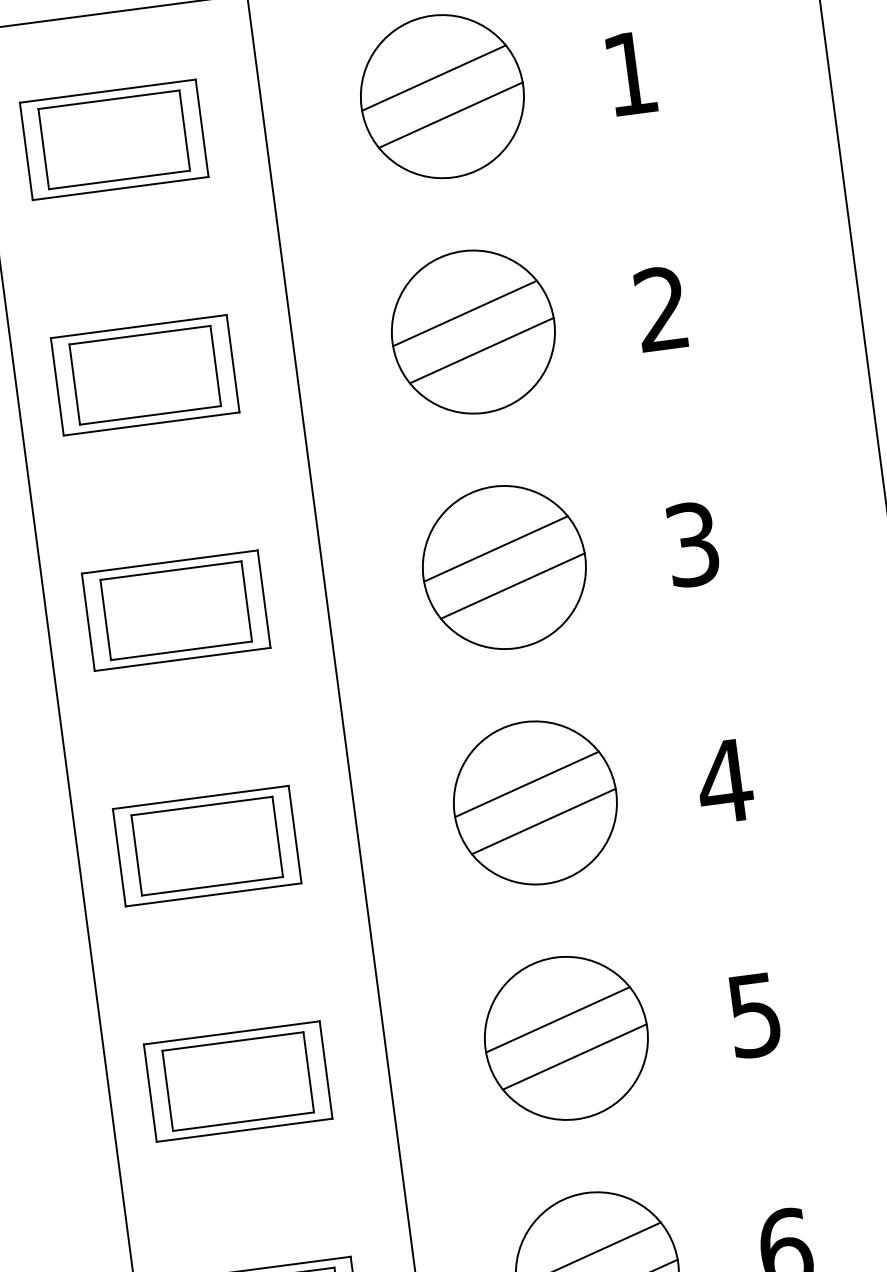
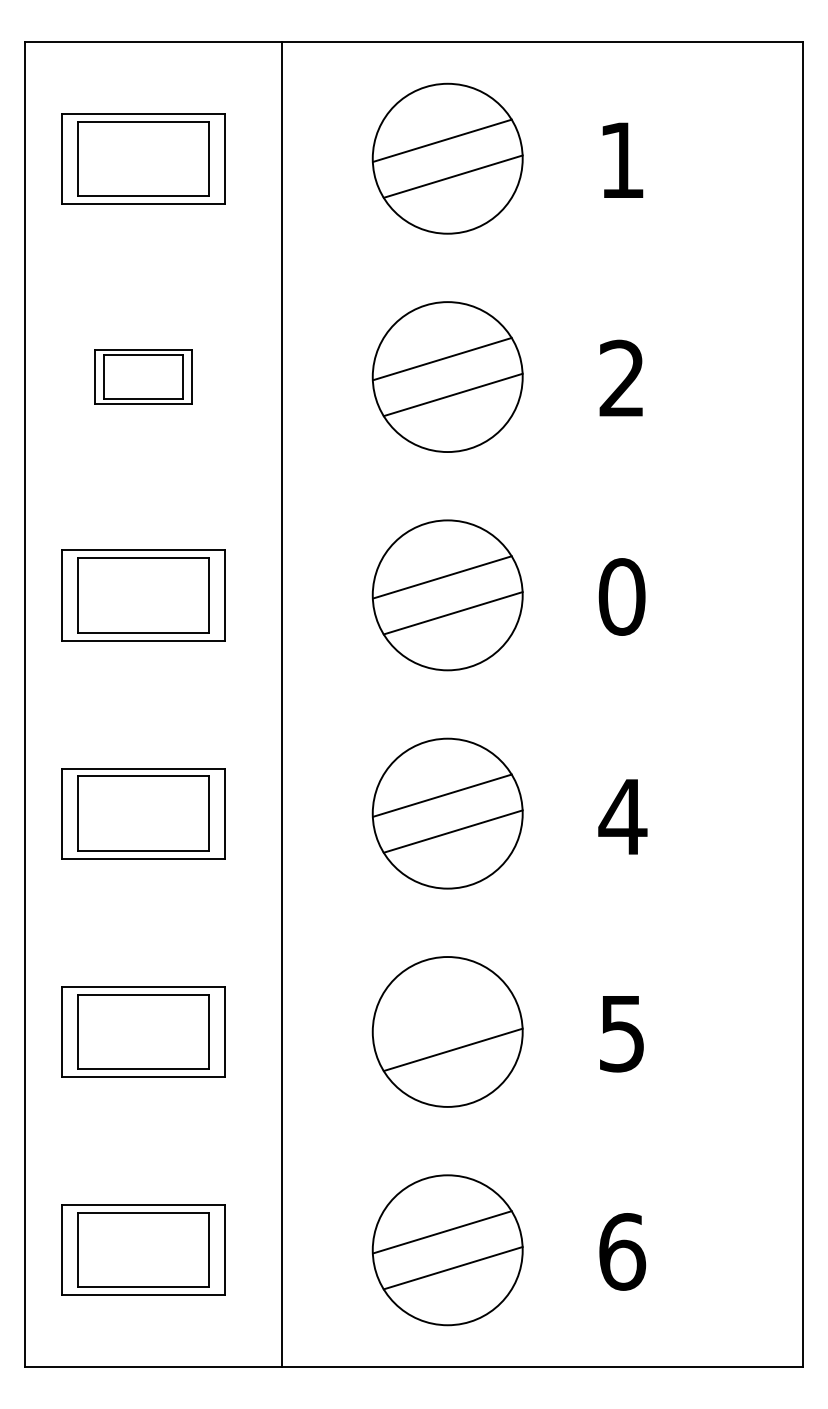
part: (145, 374) -> (143, 376), size x0.6
text: (691, 544) -> (621, 596), 3 -> 0
line: (558, 1019) -> (442, 1013), removed

